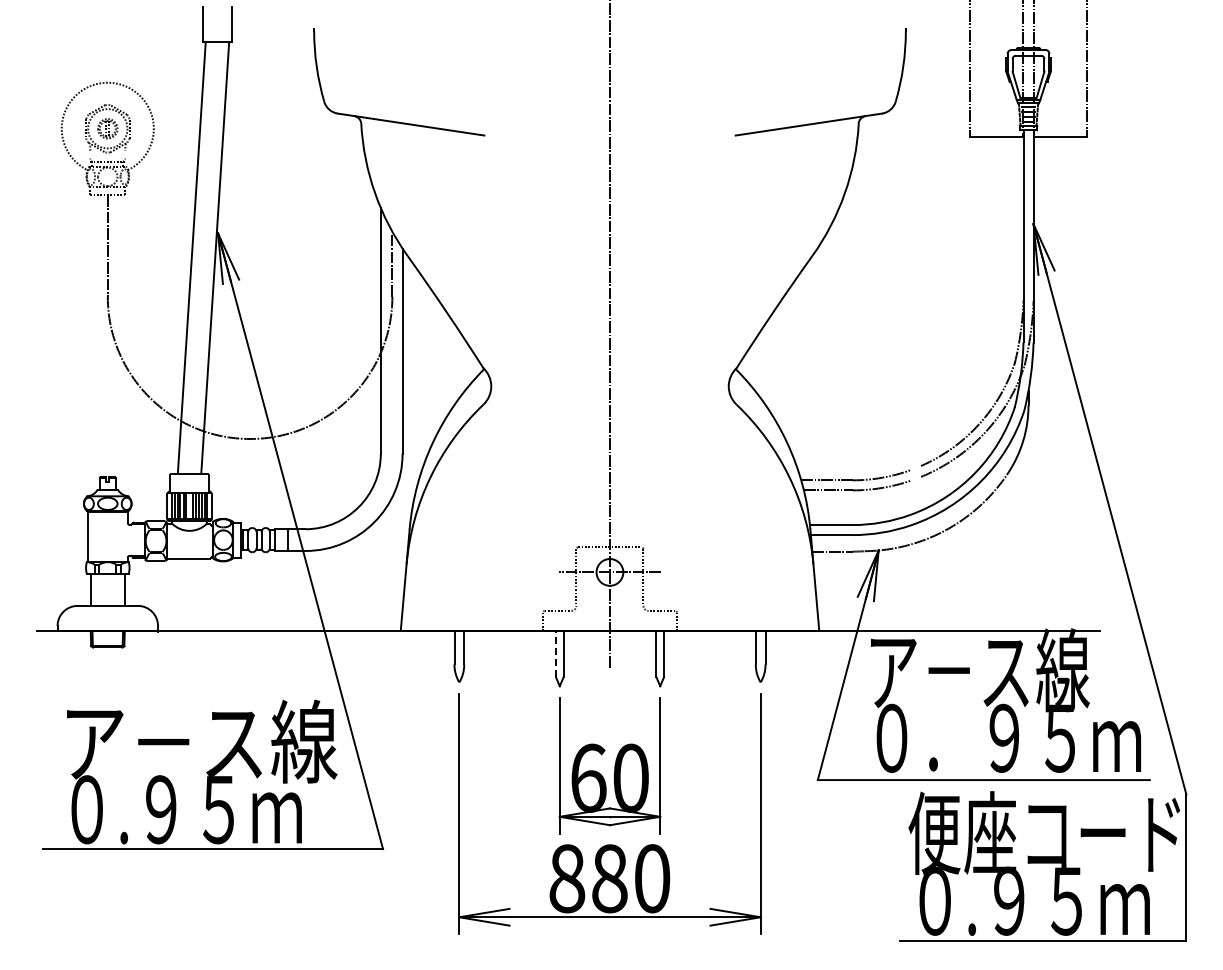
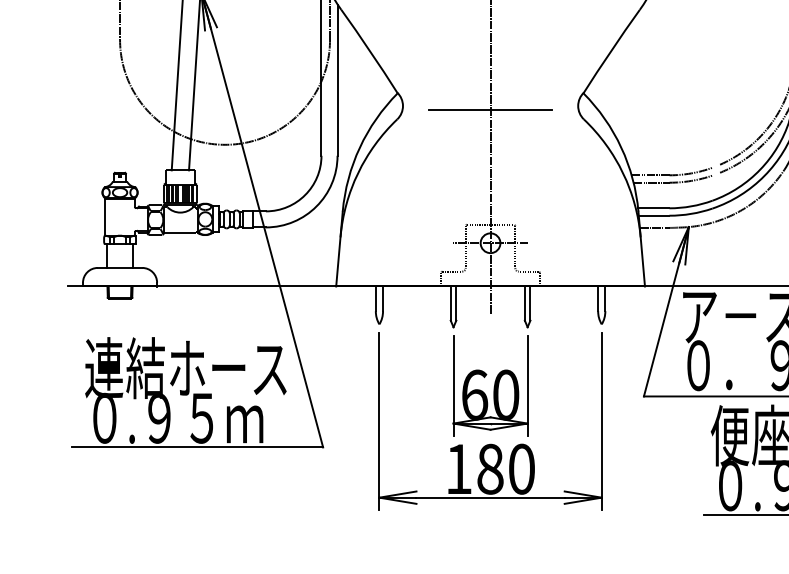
line: (609, 391) -> (490, 109), added
line: (556, 653) -> (451, 303), dashed -> solid
text: (198, 741) -> (186, 367), ア－ス線 -> 連結ホース
text: (567, 878) -> (459, 469), 880 -> 180

